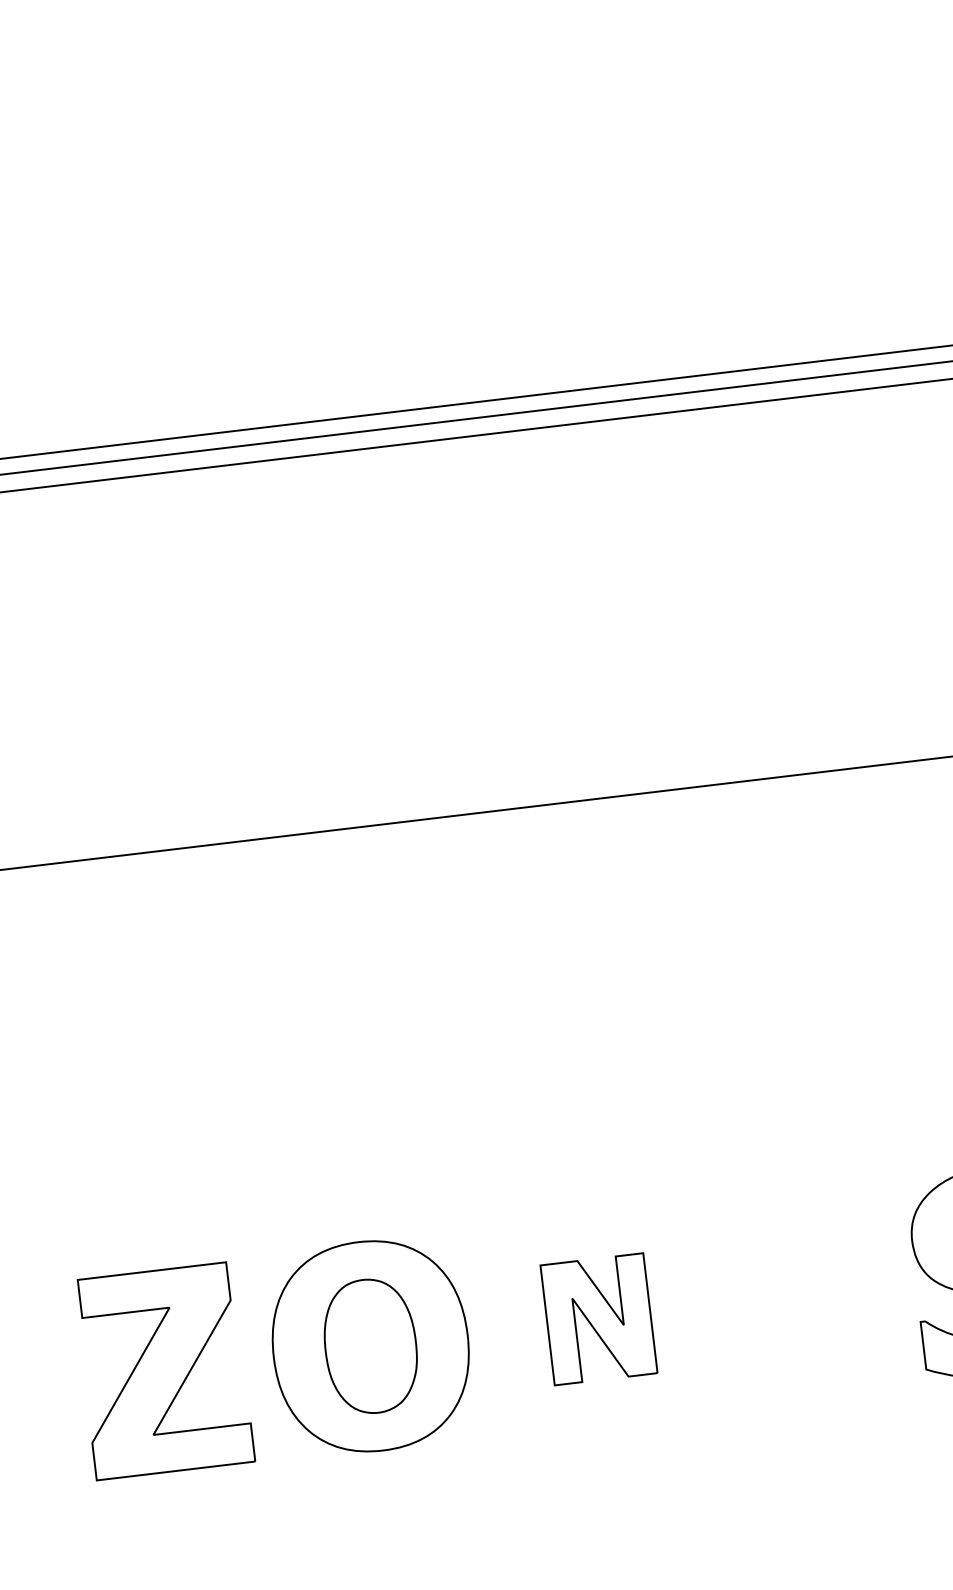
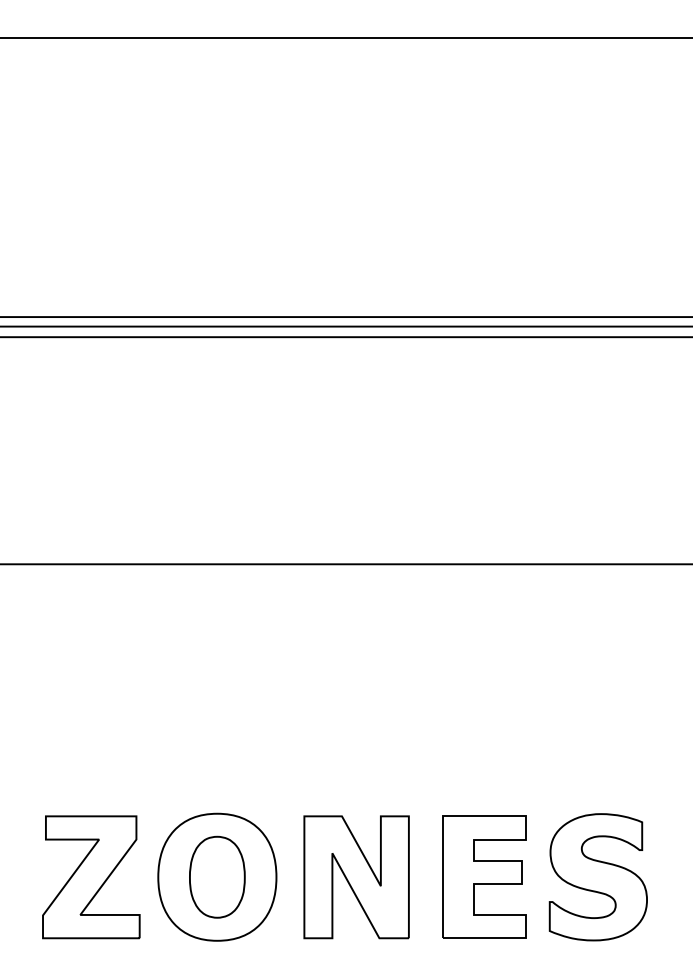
part: (808, 1292) -> (484, 876), added
part: (598, 1319) -> (356, 877), size x1.67

